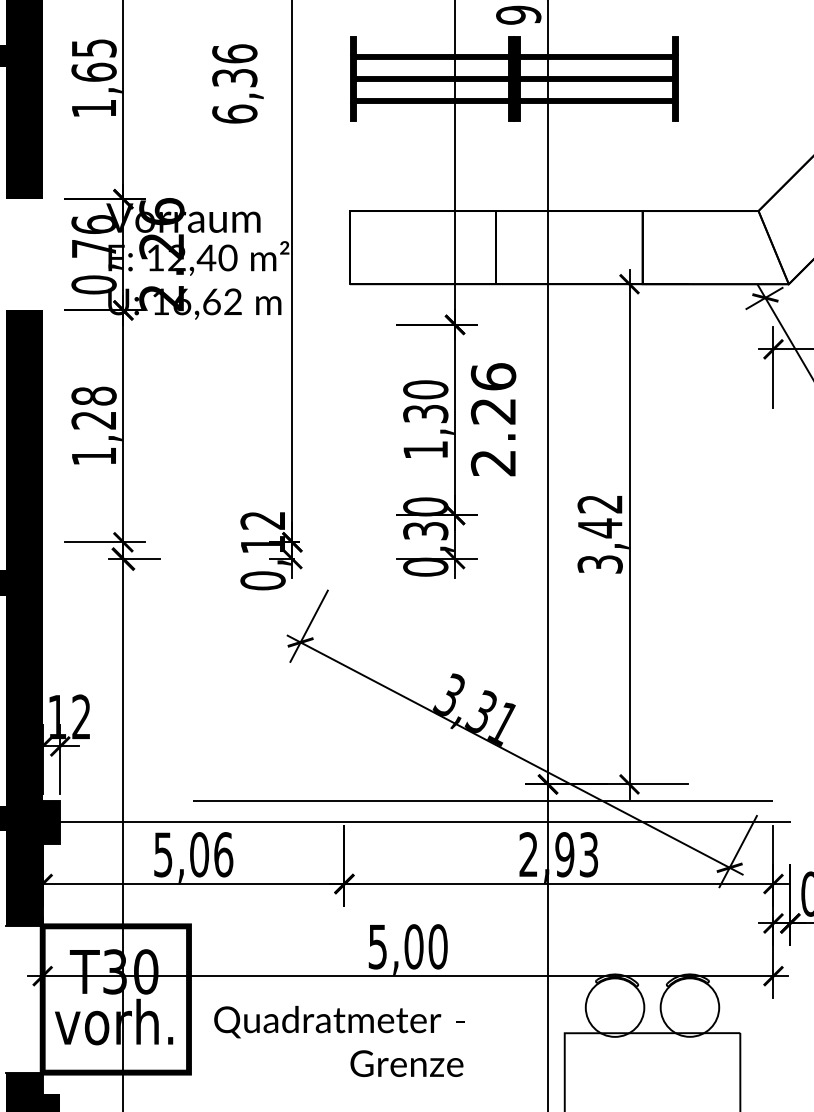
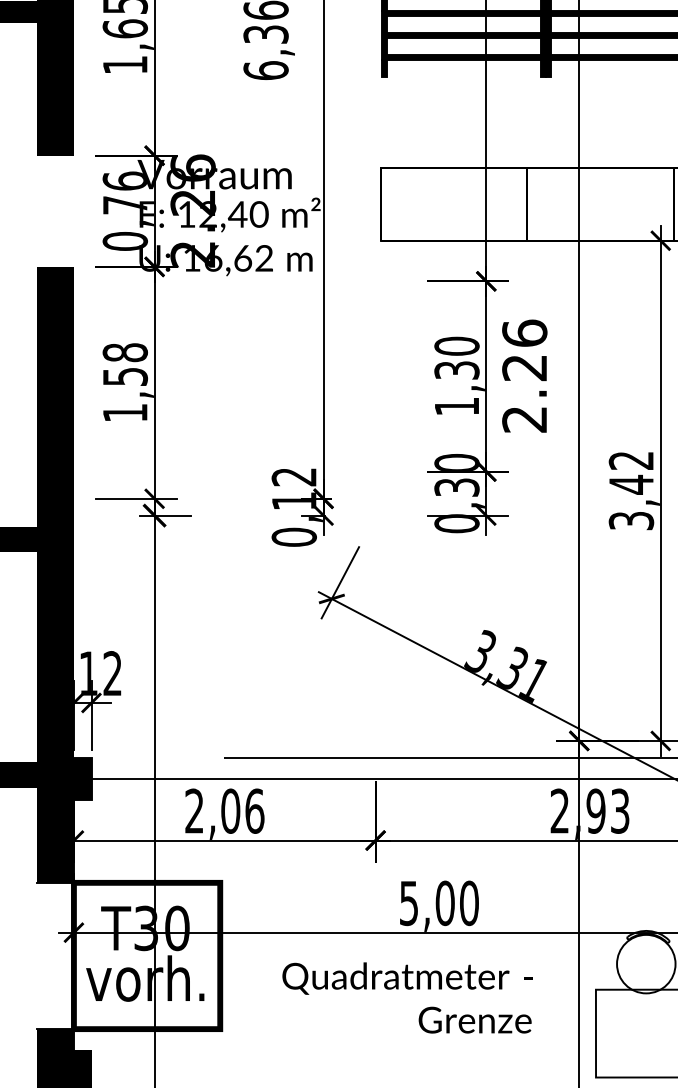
text: (93, 420) -> (124, 377), 1,28 -> 1,58
text: (163, 854) -> (194, 811), 5,06 -> 2,06
text: (339, 1041) -> (407, 998), moved

